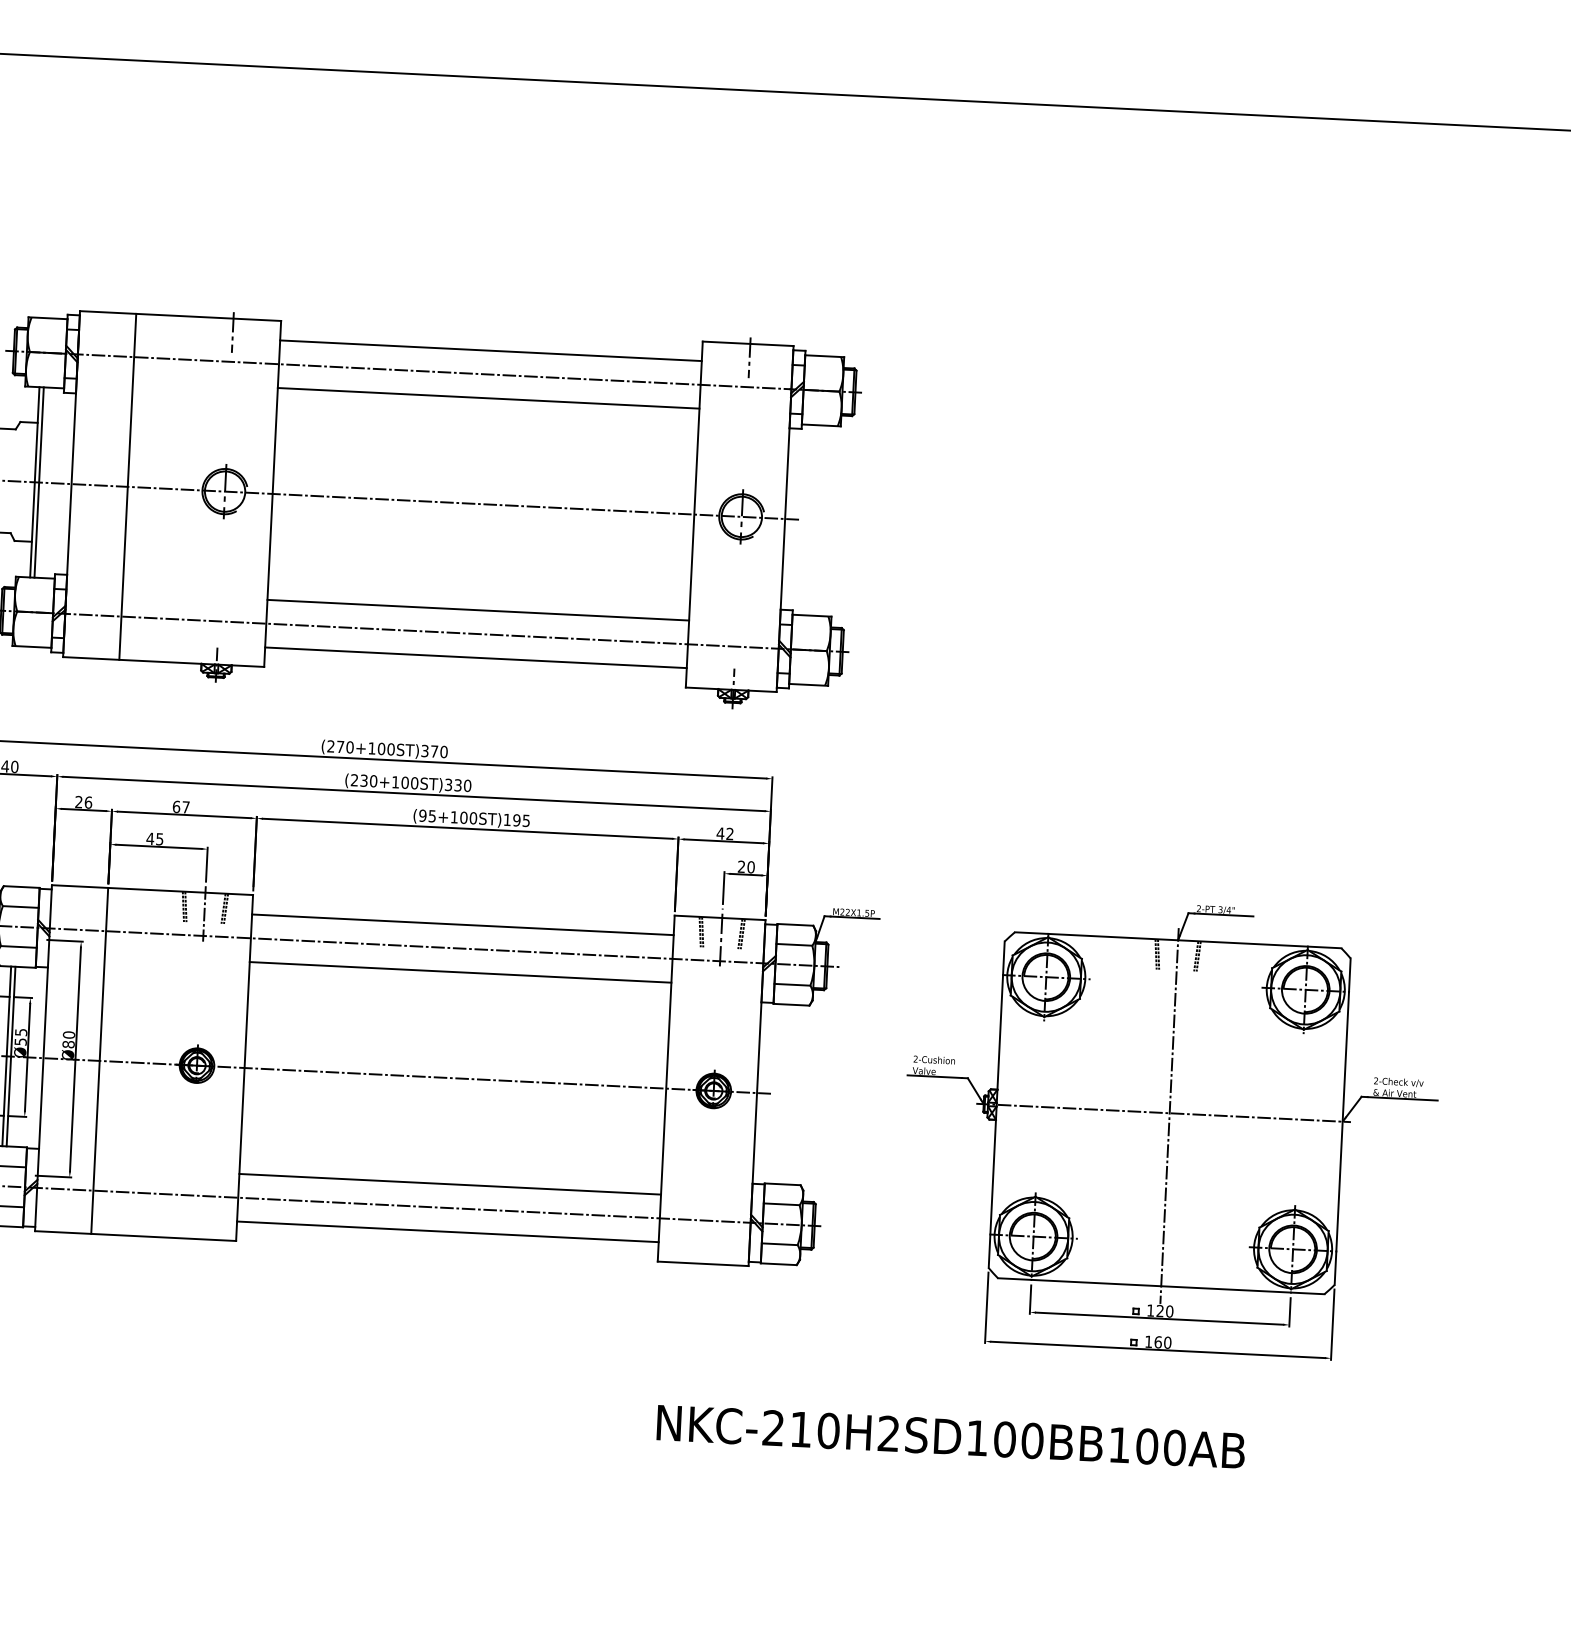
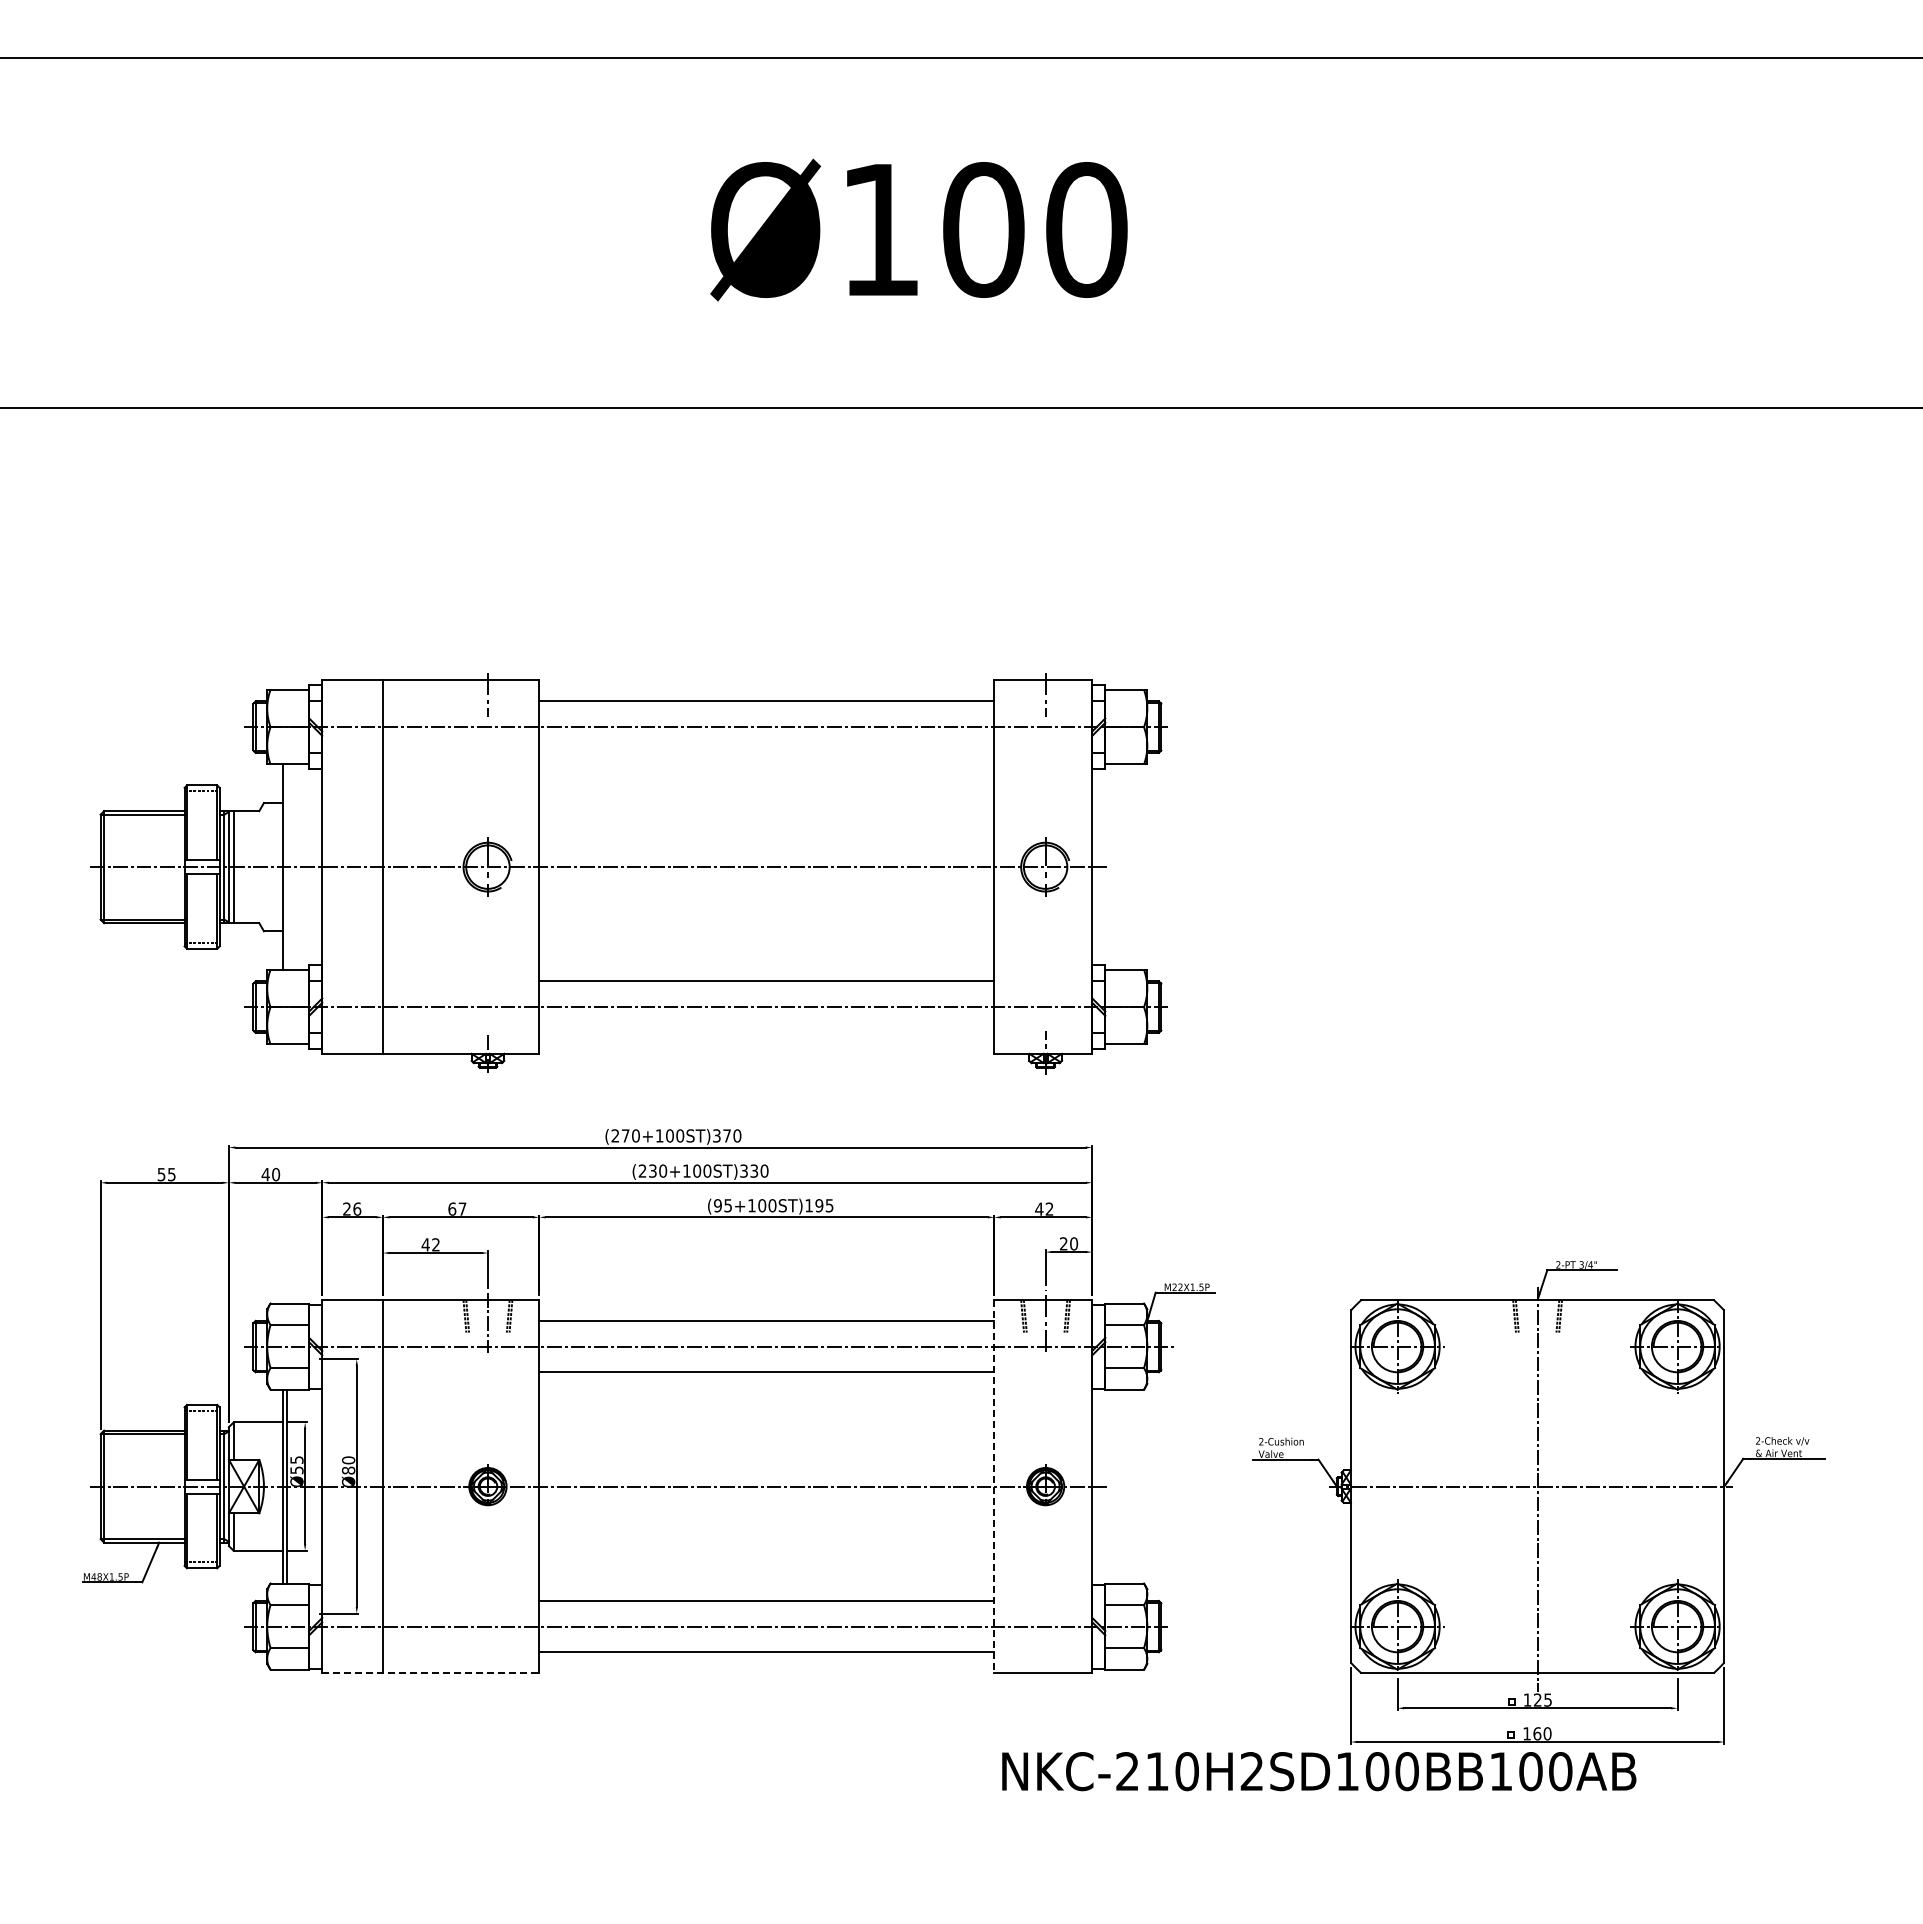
line: (488, 398) -> (766, 752), removed
line: (39, 481) -> (287, 866), removed
line: (475, 657) -> (766, 1032), removed
text: (159, 838) -> (435, 1244), 45 -> 42
line: (666, 1088) -> (994, 1486), solid -> dashed
line: (136, 1236) -> (431, 1673), solid -> dashed
text: (1170, 1311) -> (1548, 1699), 120 -> 125
text: (951, 1436) -> (1319, 1771), moved

